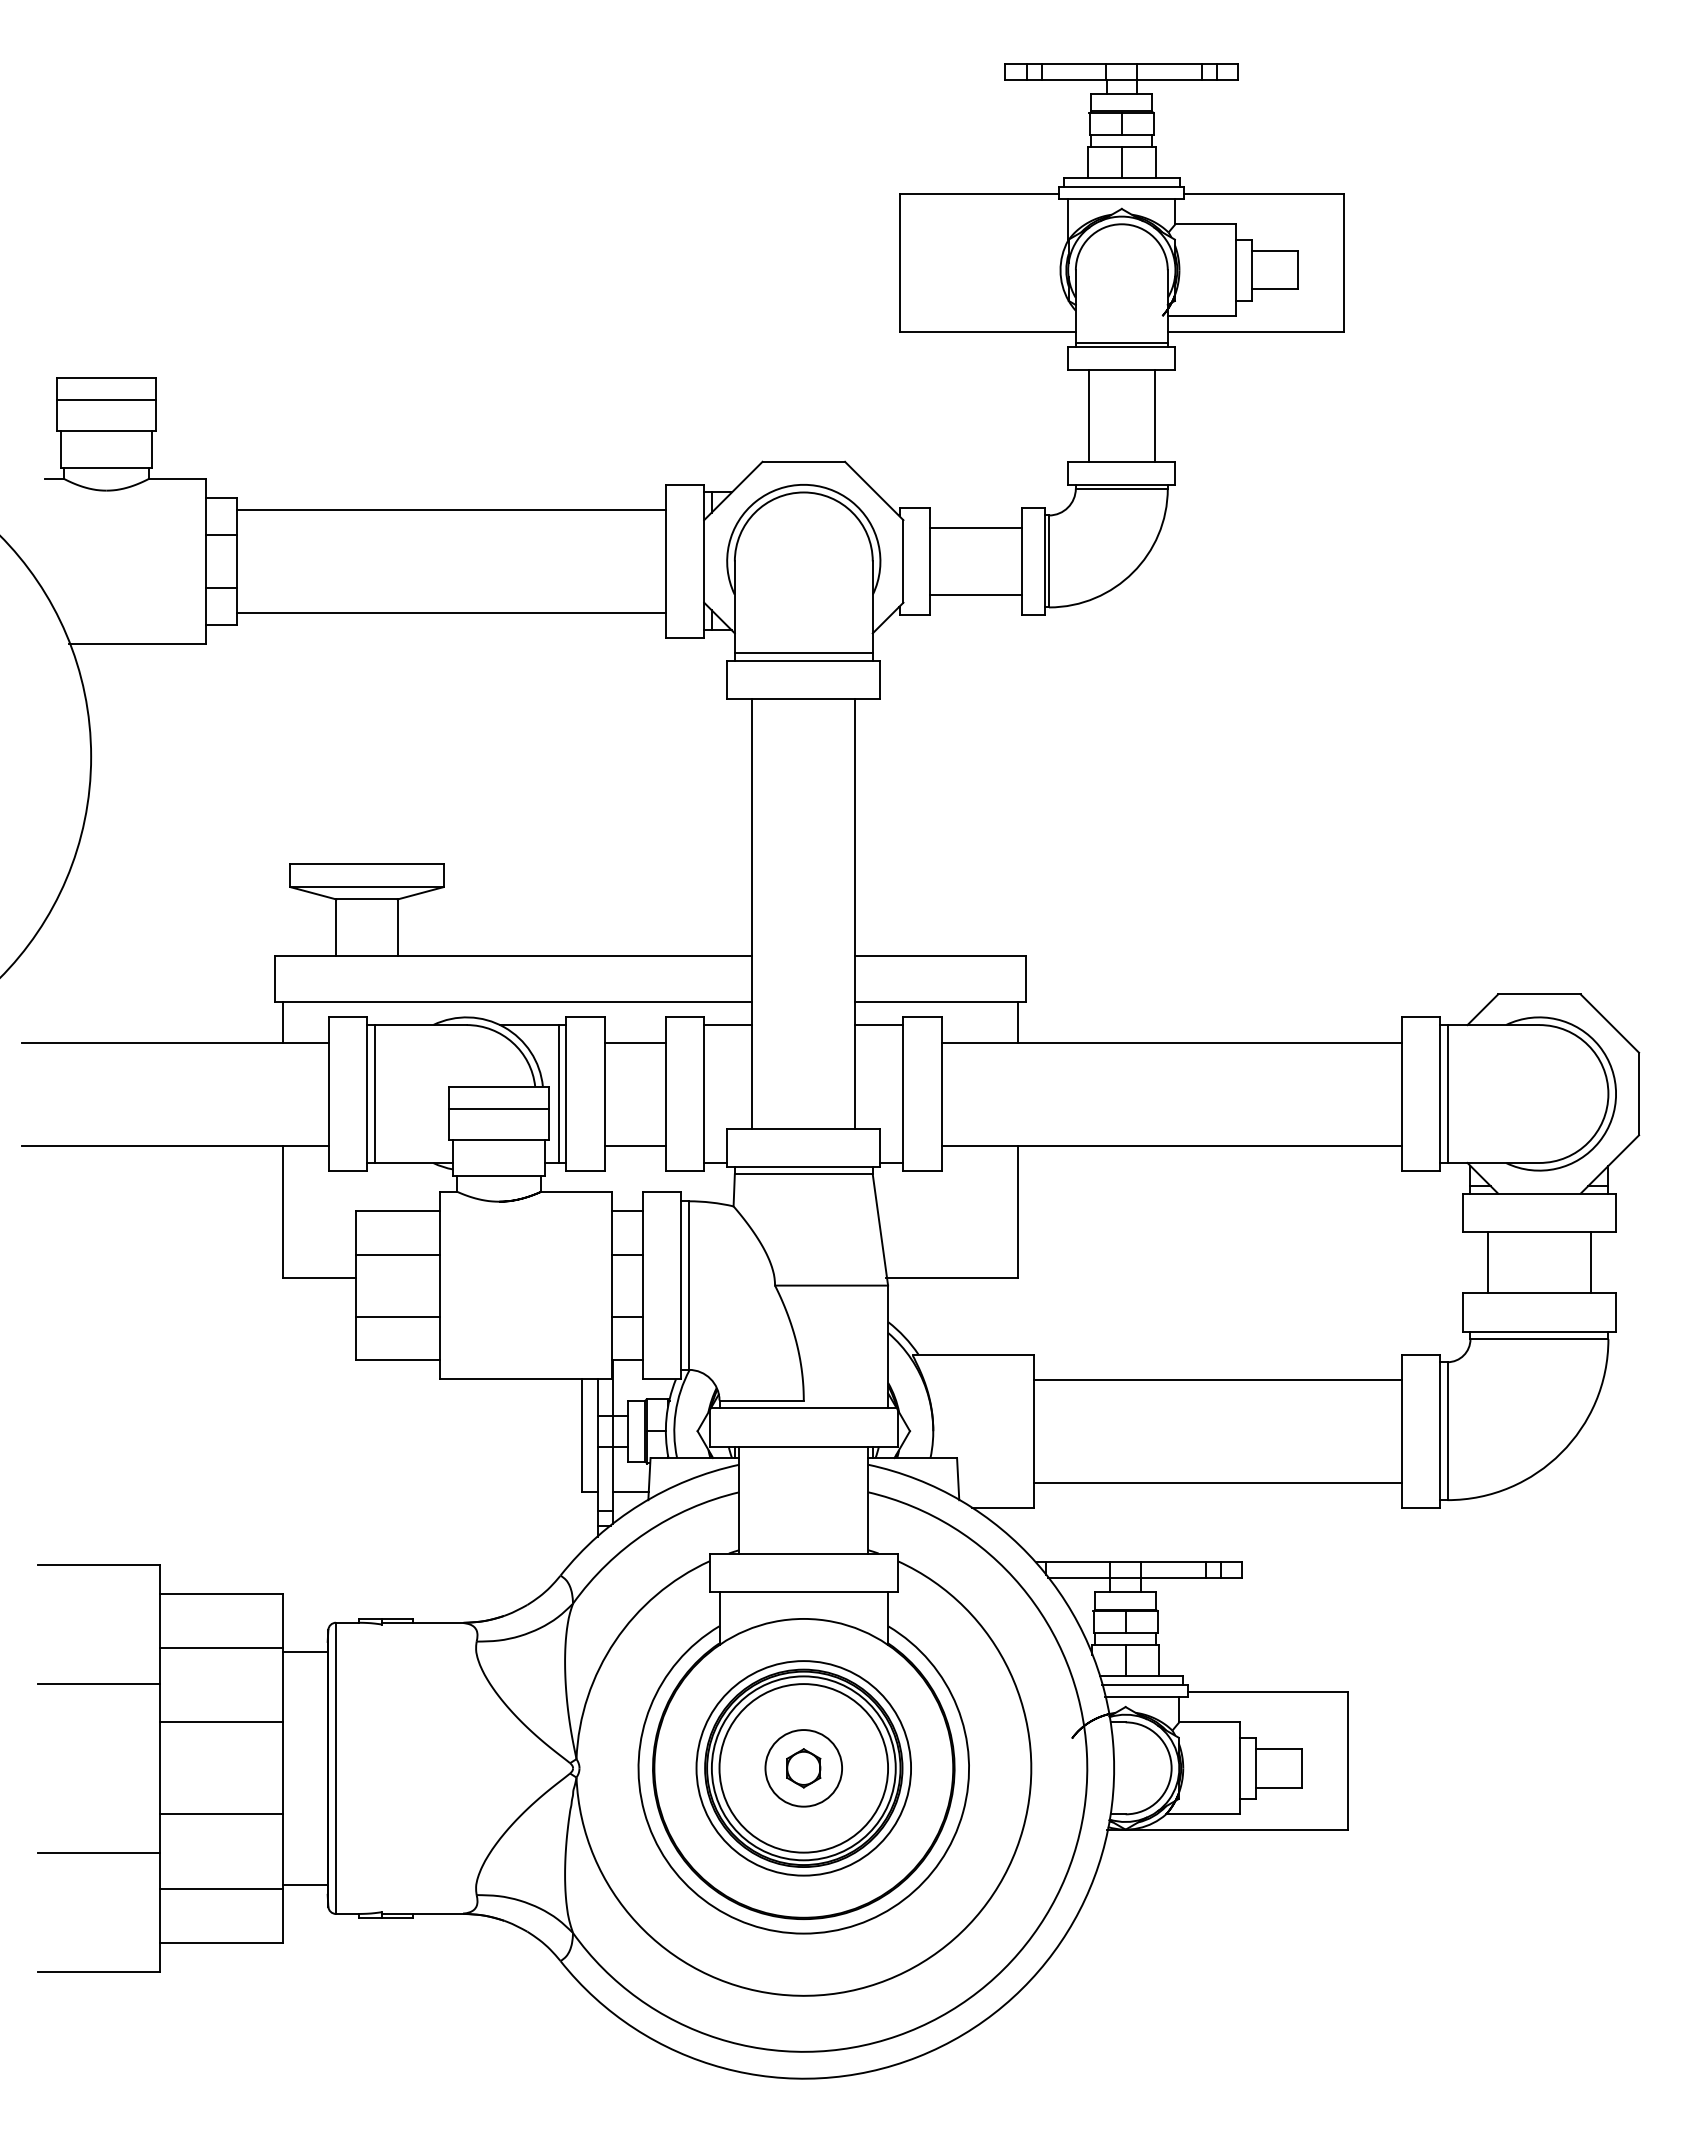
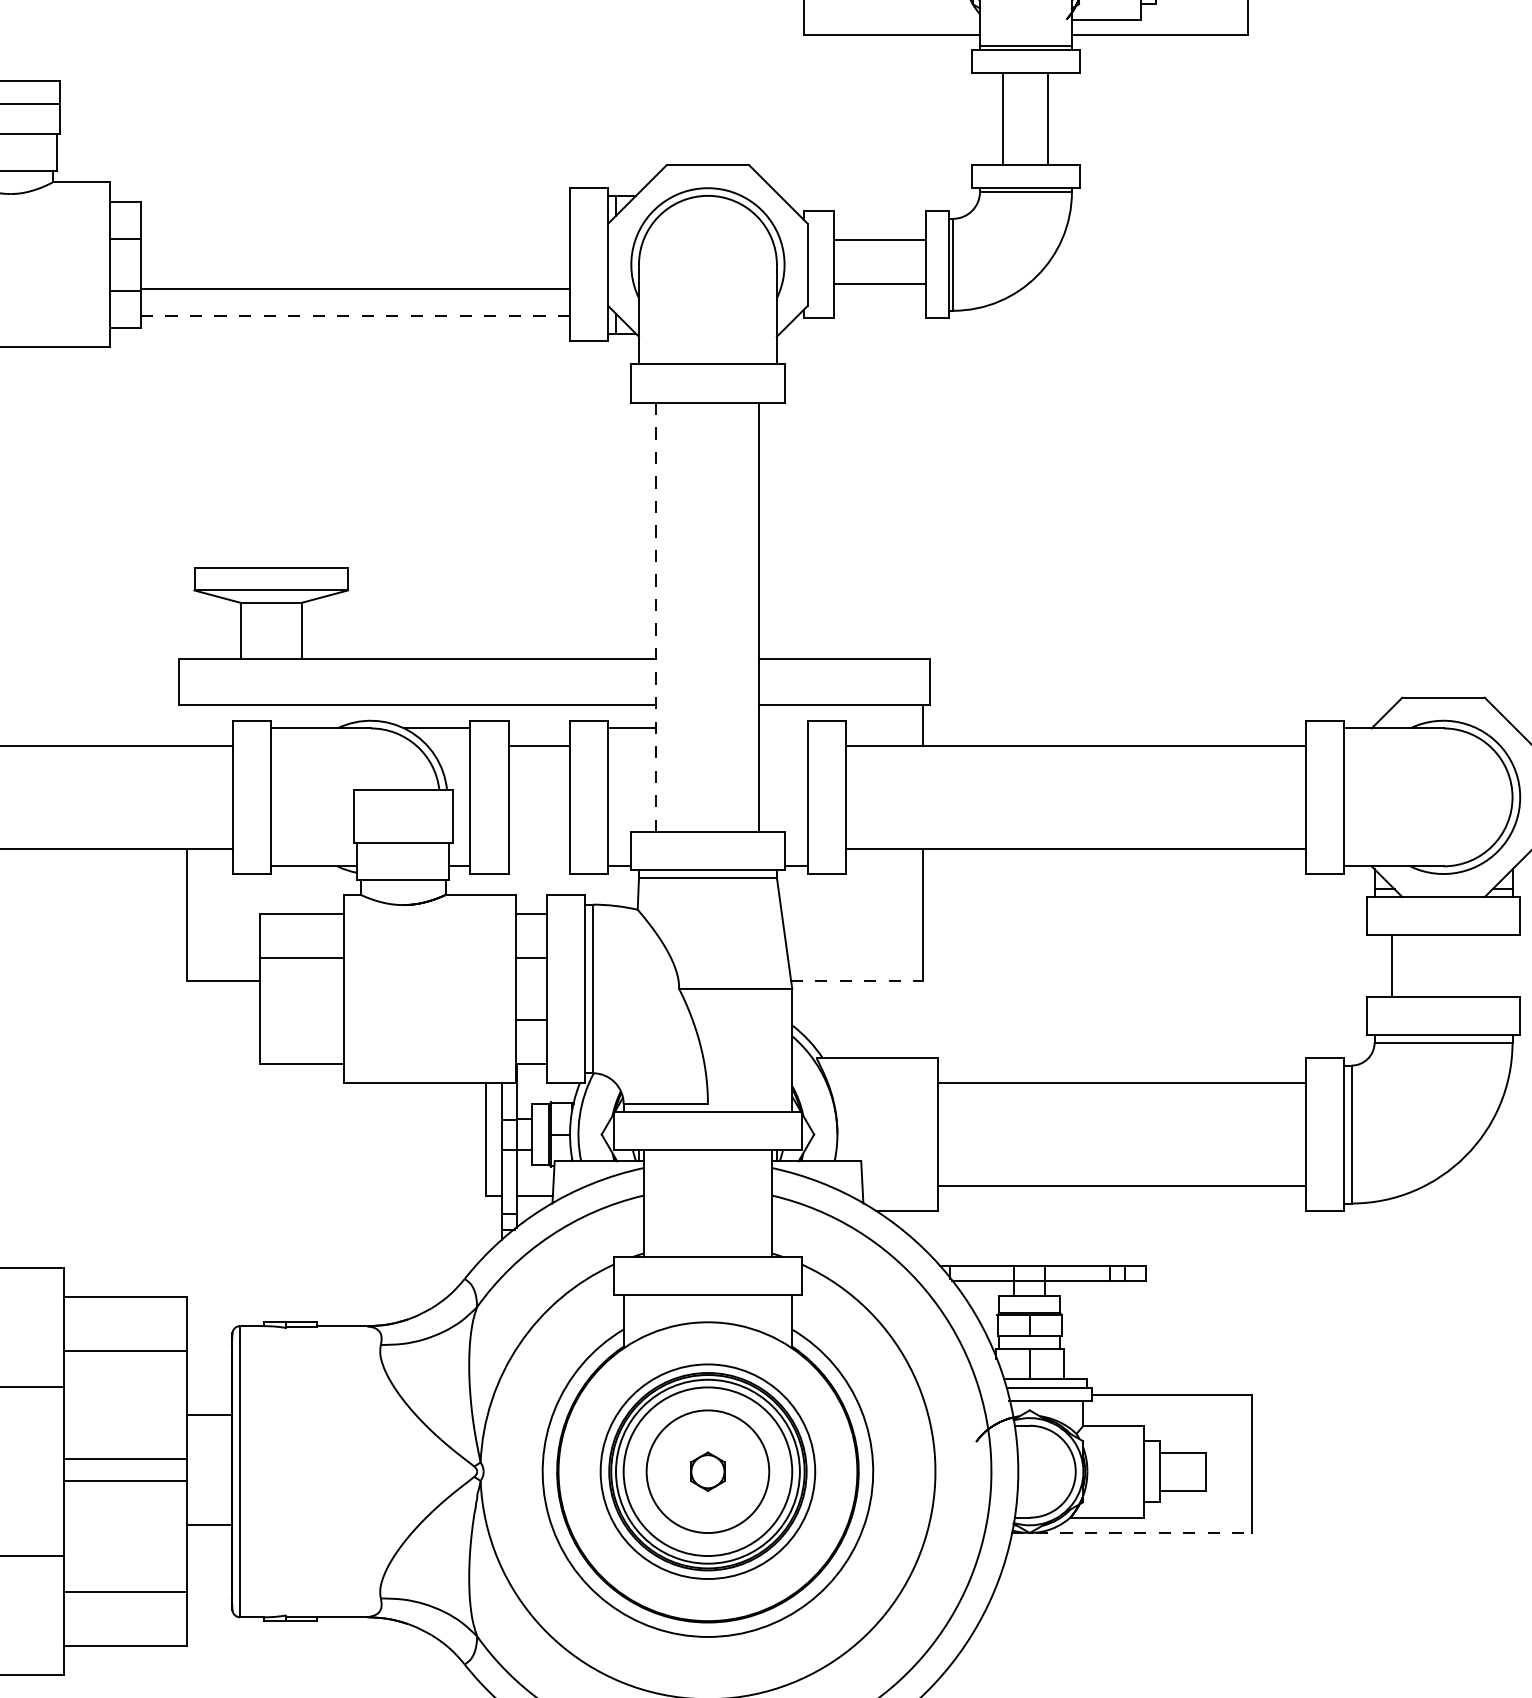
line: (1088, 415) -> (1047, 118), moved
line: (1154, 415) -> (1002, 118), moved
line: (450, 509) -> (354, 288), moved
line: (976, 528) -> (880, 283), moved
line: (976, 594) -> (880, 239), moved
line: (451, 612) -> (355, 315), solid -> dashed
line: (803, 653) -> (707, 356), removed
line: (752, 913) -> (656, 616), solid -> dashed
line: (282, 1022) -> (186, 725), removed
line: (879, 1025) -> (783, 728), removed
line: (374, 1093) -> (278, 796), removed
line: (558, 1093) -> (462, 796), removed
line: (1447, 1093) -> (1351, 796), removed
line: (499, 1109) -> (403, 812), removed
line: (634, 1145) -> (538, 848), removed
line: (1590, 1262) -> (1494, 965), removed
line: (952, 1277) -> (856, 980), solid -> dashed
line: (397, 1316) -> (301, 1019), removed
line: (304, 1651) -> (208, 1414), moved
line: (221, 1722) -> (125, 1480), moved
circle: (803, 1768) -> (707, 1471), size x1.6
line: (221, 1814) -> (125, 1458), moved
line: (1228, 1829) -> (1132, 1532), solid -> dashed
line: (304, 1884) -> (208, 1524), moved

